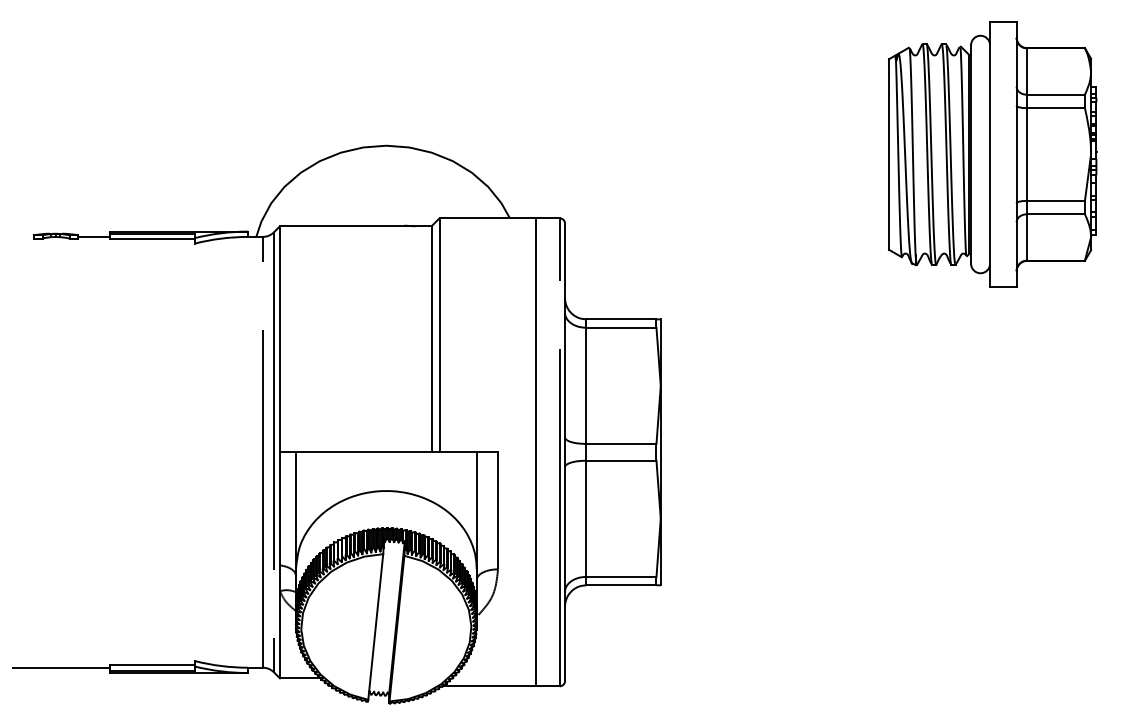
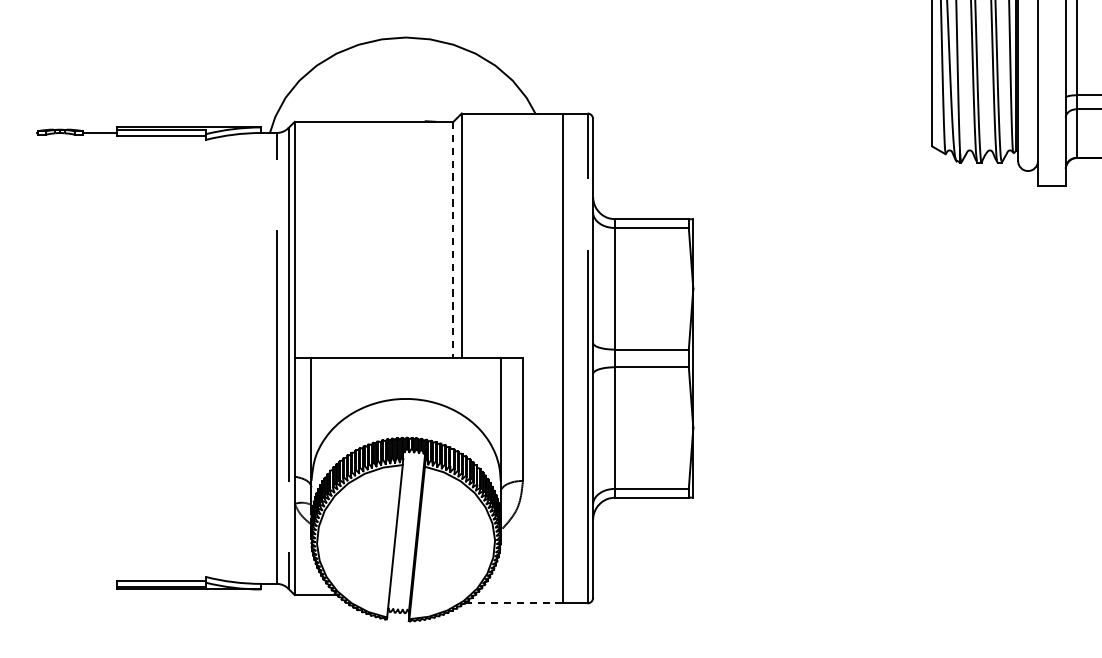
line: (431, 339) -> (453, 240), solid -> dashed
line: (60, 667) -> (65, 583), removed
line: (489, 686) -> (514, 603), solid -> dashed

